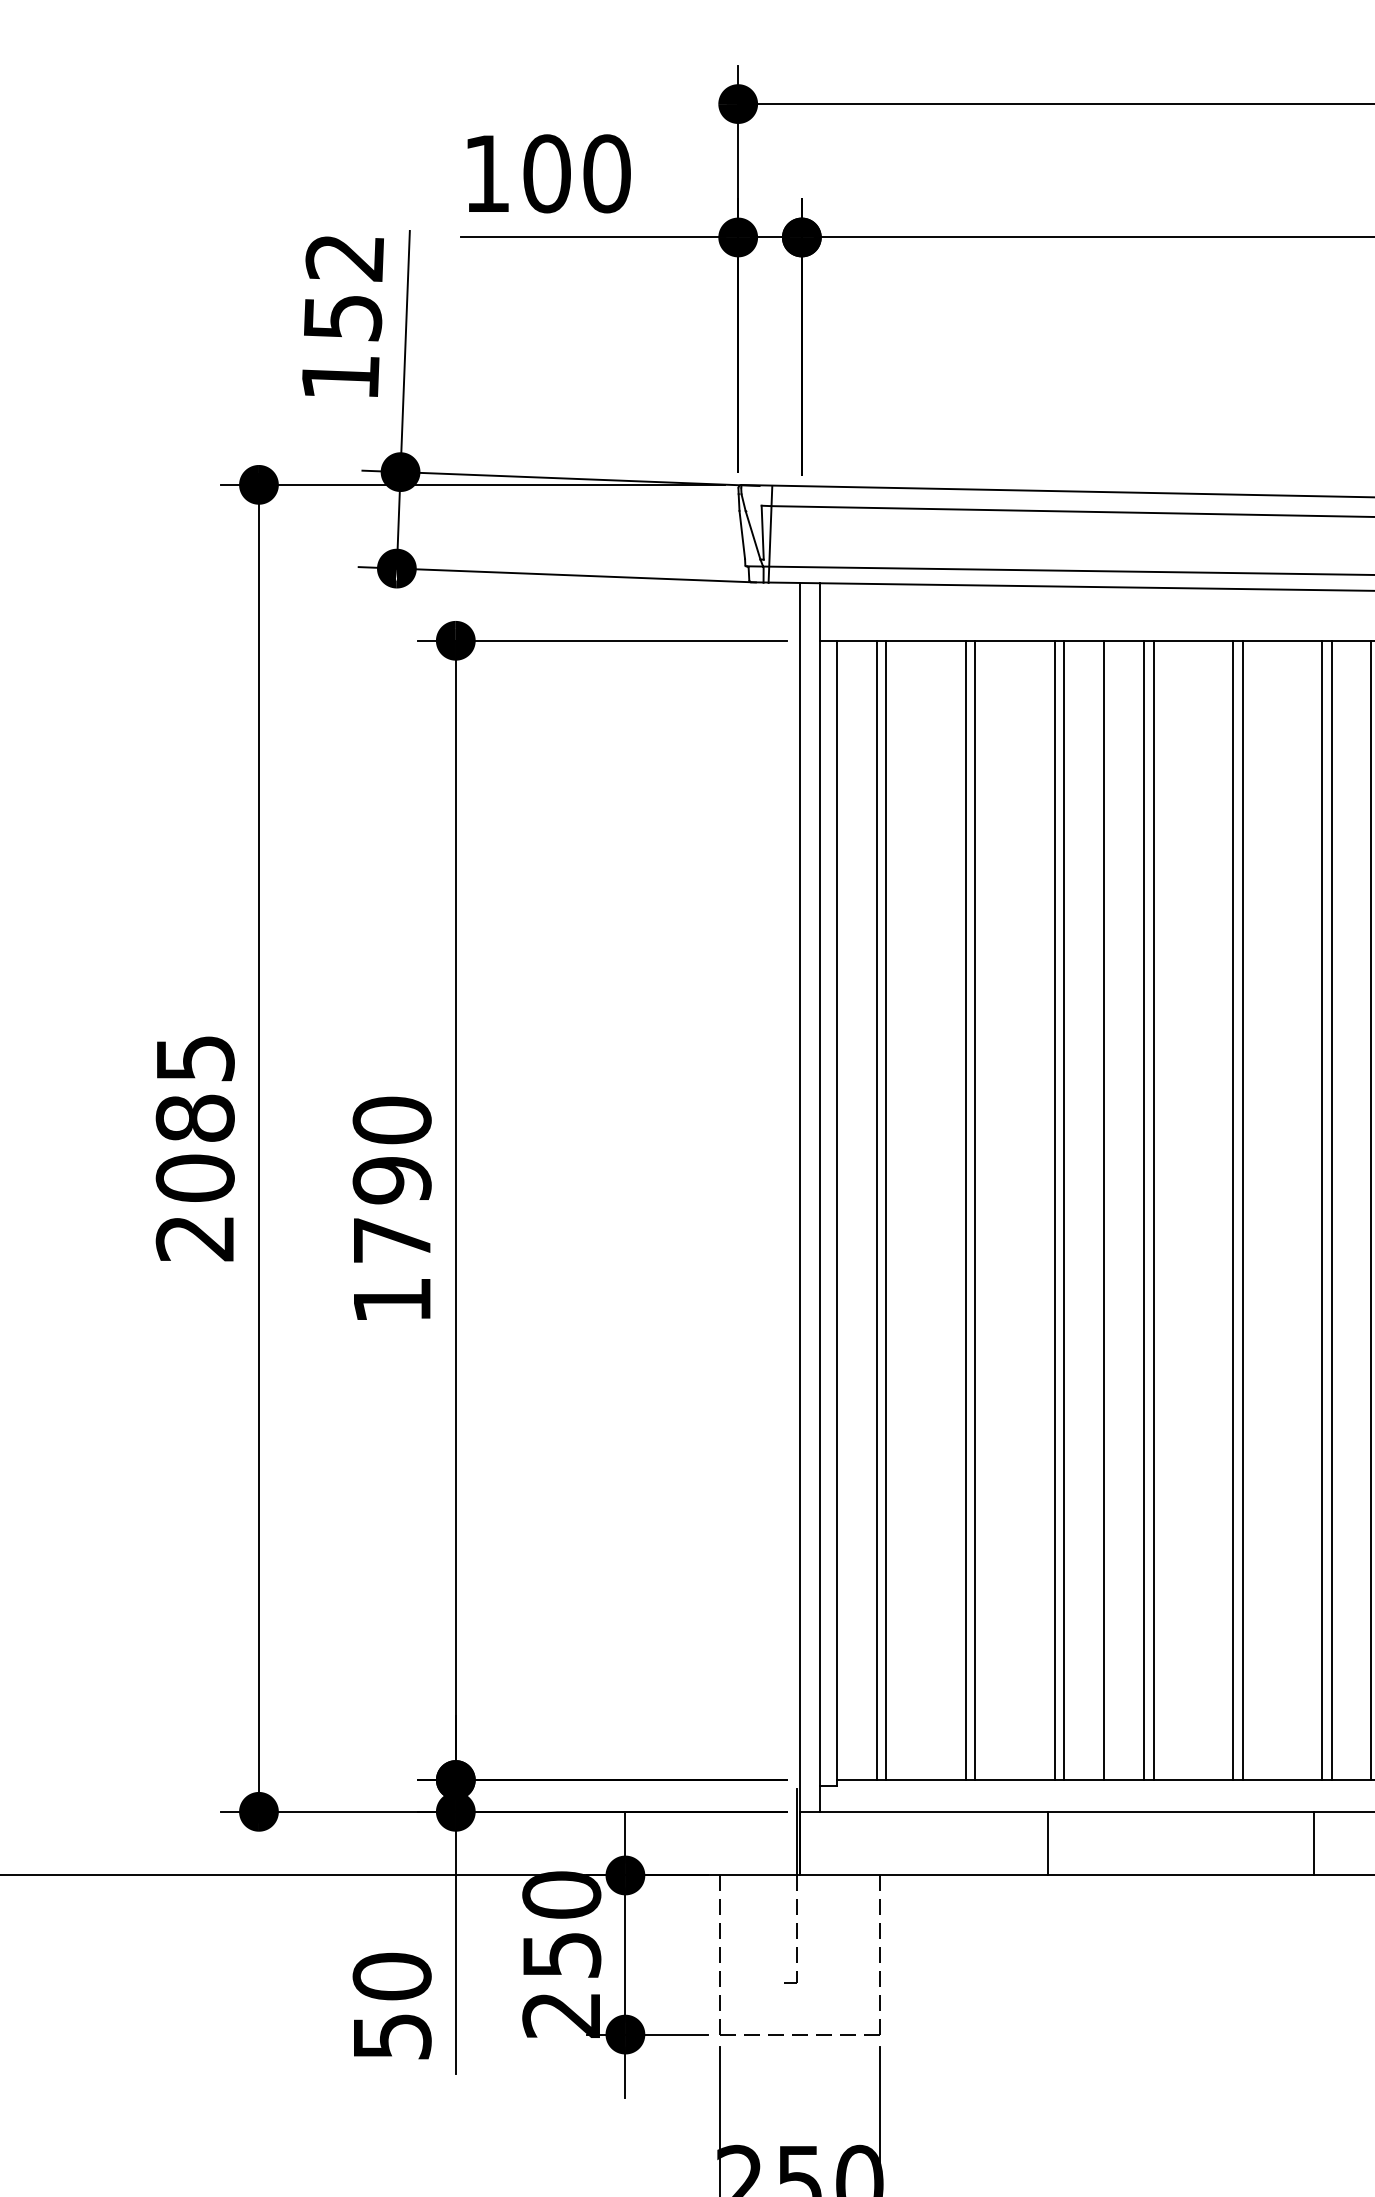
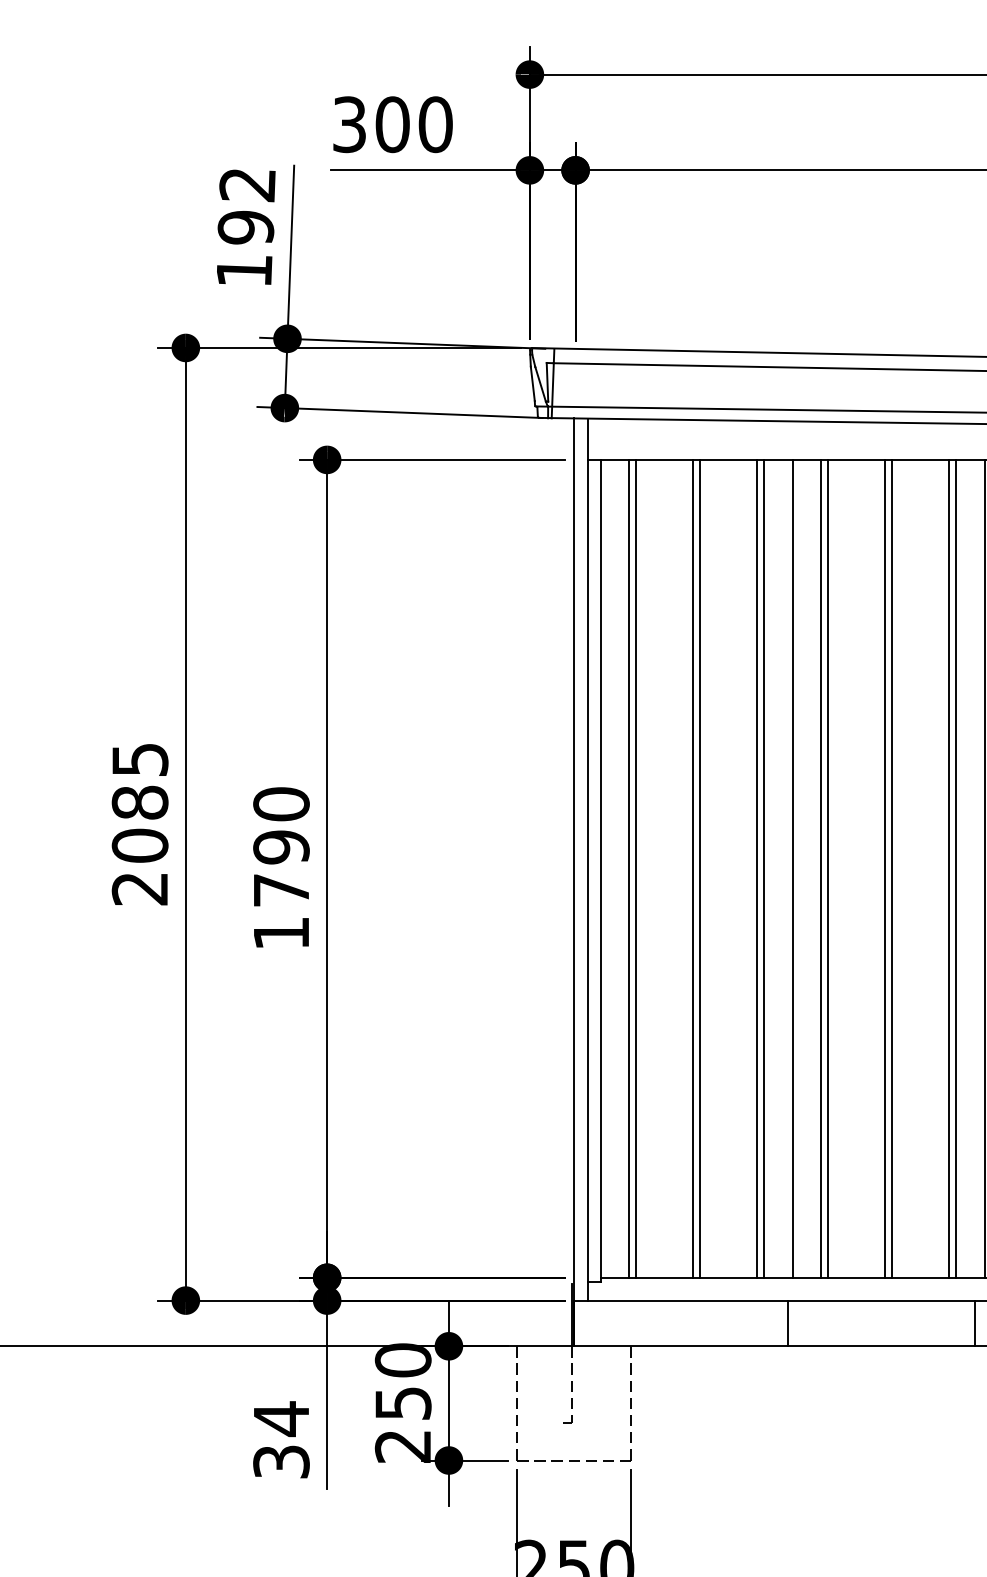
text: (486, 173) -> (349, 124), 100 -> 300
text: (342, 317) -> (245, 227), 152 -> 192
line: (1048, 1843) -> (787, 1323), moved
line: (1313, 1843) -> (974, 1323), moved
text: (391, 2005) -> (281, 1439), 50 -> 34

